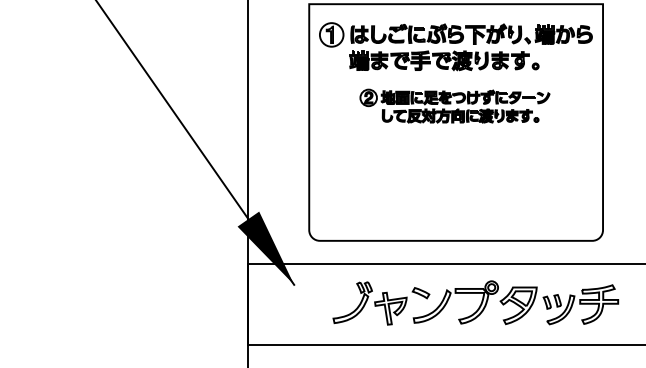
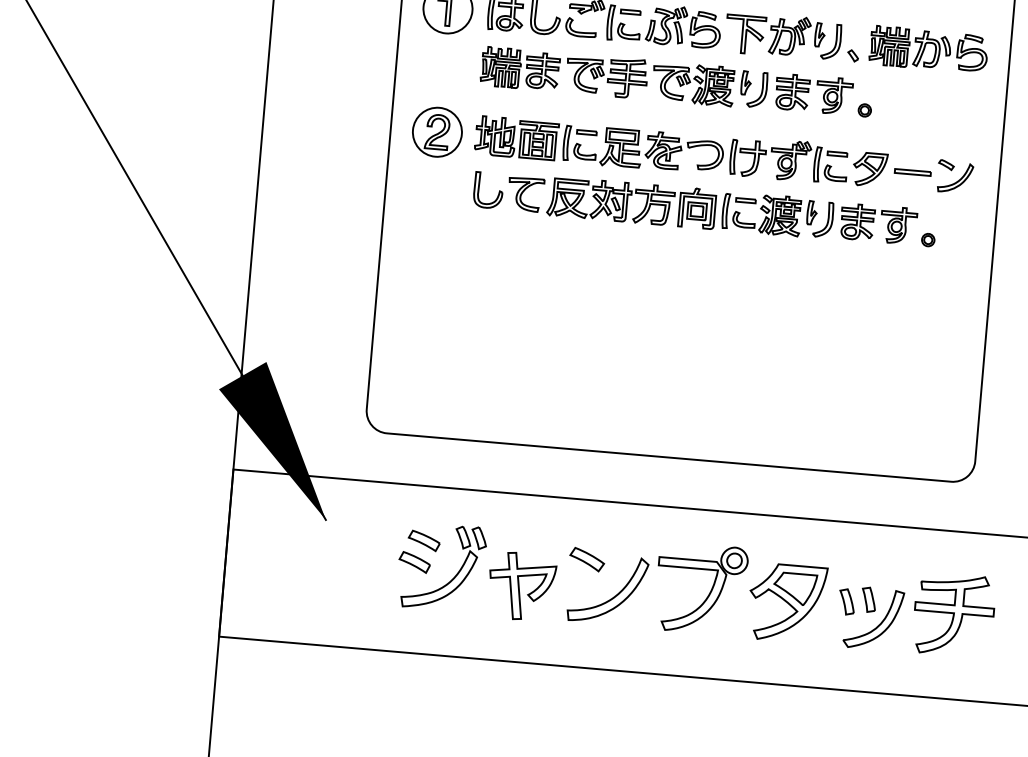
part: (454, 105) -> (689, 176), size x1.43
part: (340, 296) -> (419, 552), added

